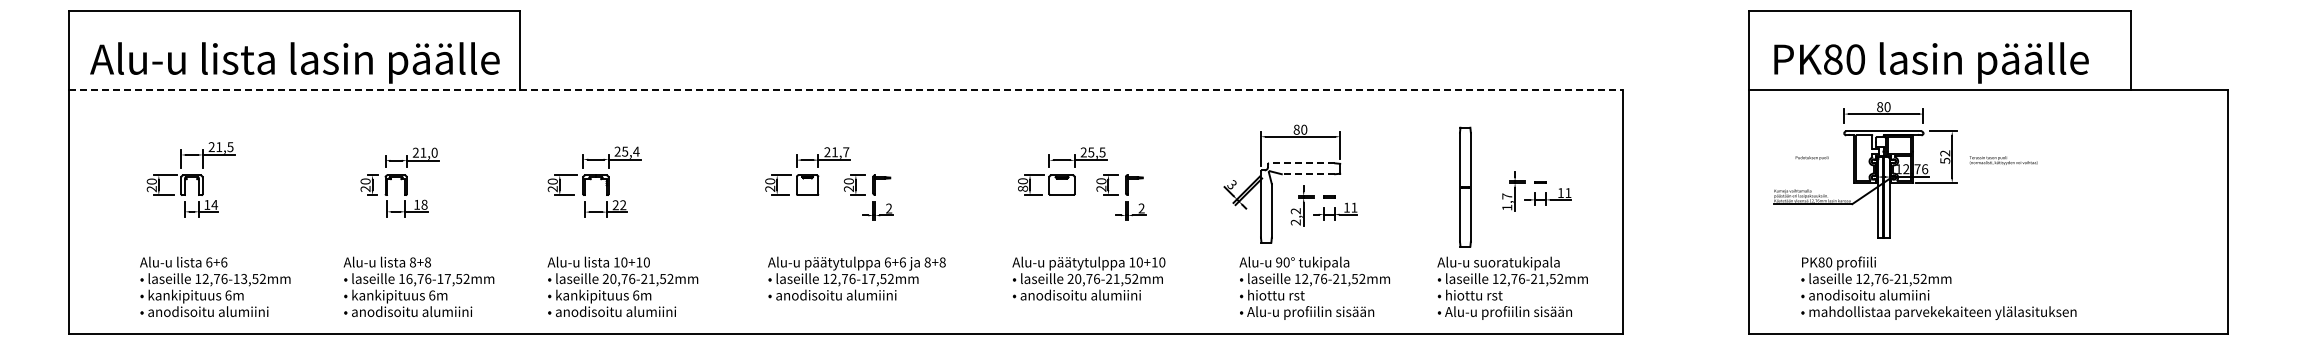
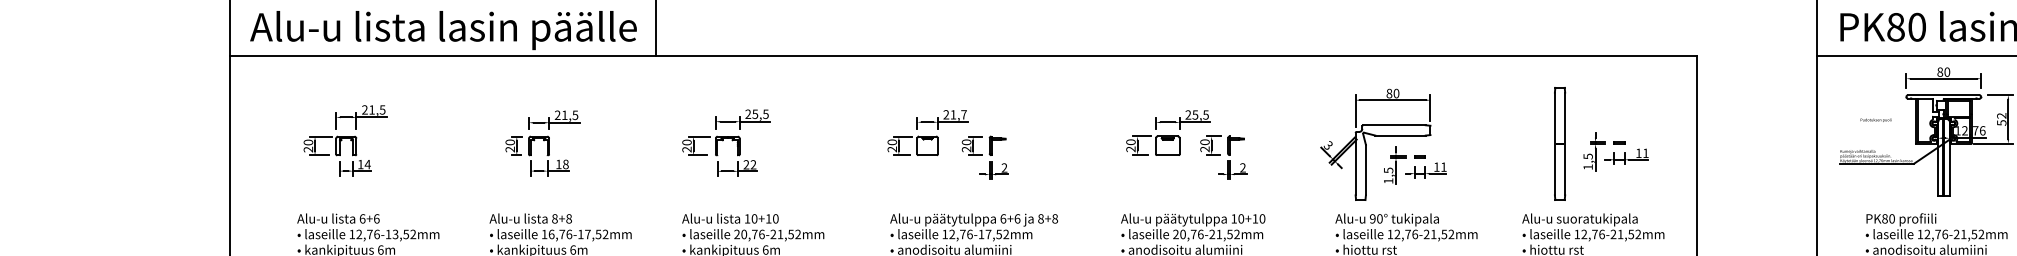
line: (845, 90) -> (963, 56), dashed -> solid
text: (636, 151) -> (766, 114), 25,4 -> 25,5
text: (434, 152) -> (575, 115), 21,0 -> 21,5
line: (1301, 163) -> (1393, 125), dashed -> solid
line: (1308, 174) -> (1400, 135), dashed -> solid
part: (1465, 186) -> (1560, 143), moved
text: (1023, 188) -> (1131, 149), 80 -> 20
text: (1507, 196) -> (1588, 156), 1,7 -> 1,5
text: (1295, 216) -> (1388, 175), 2,2 -> 1,5

